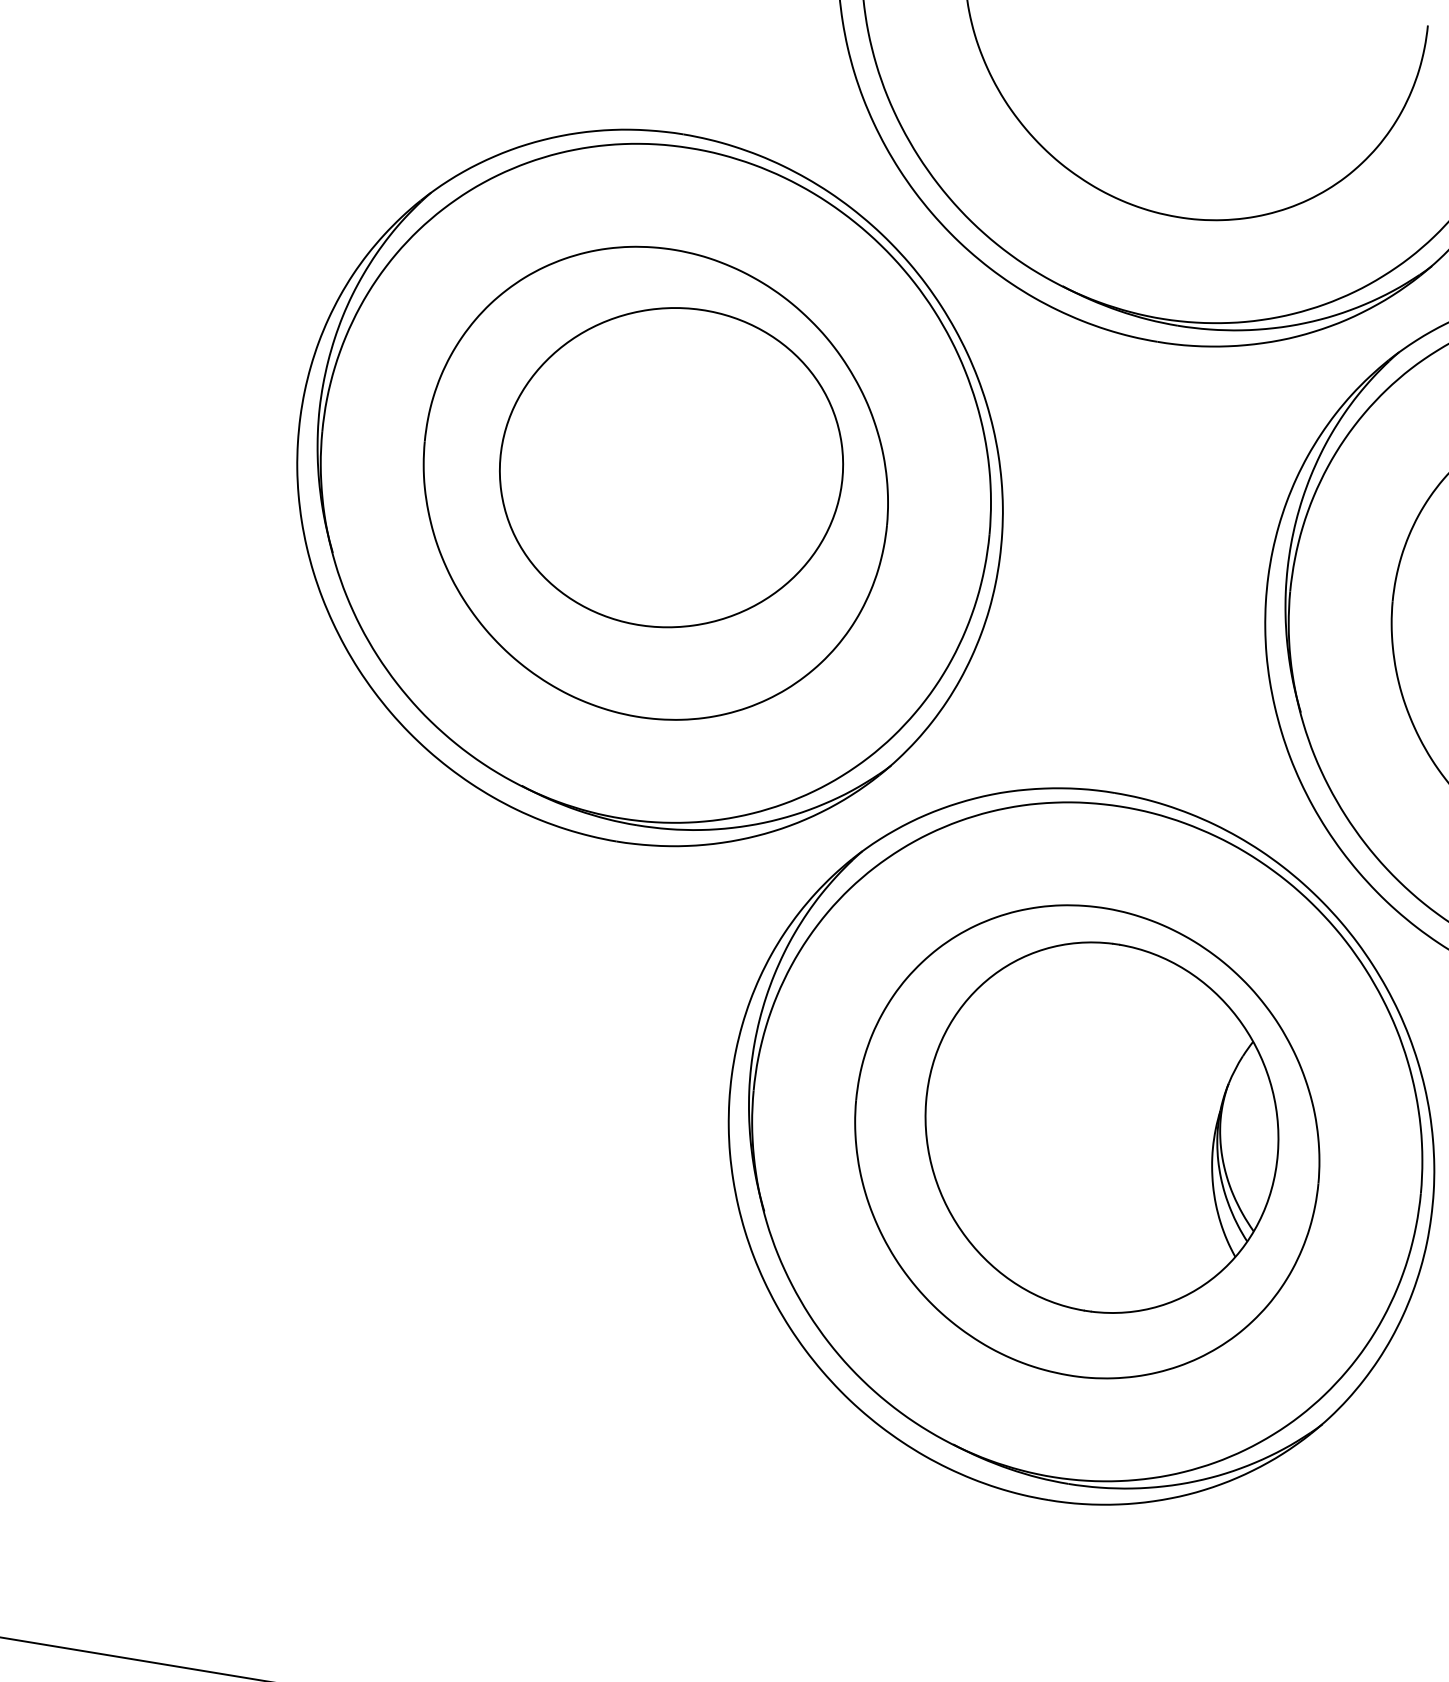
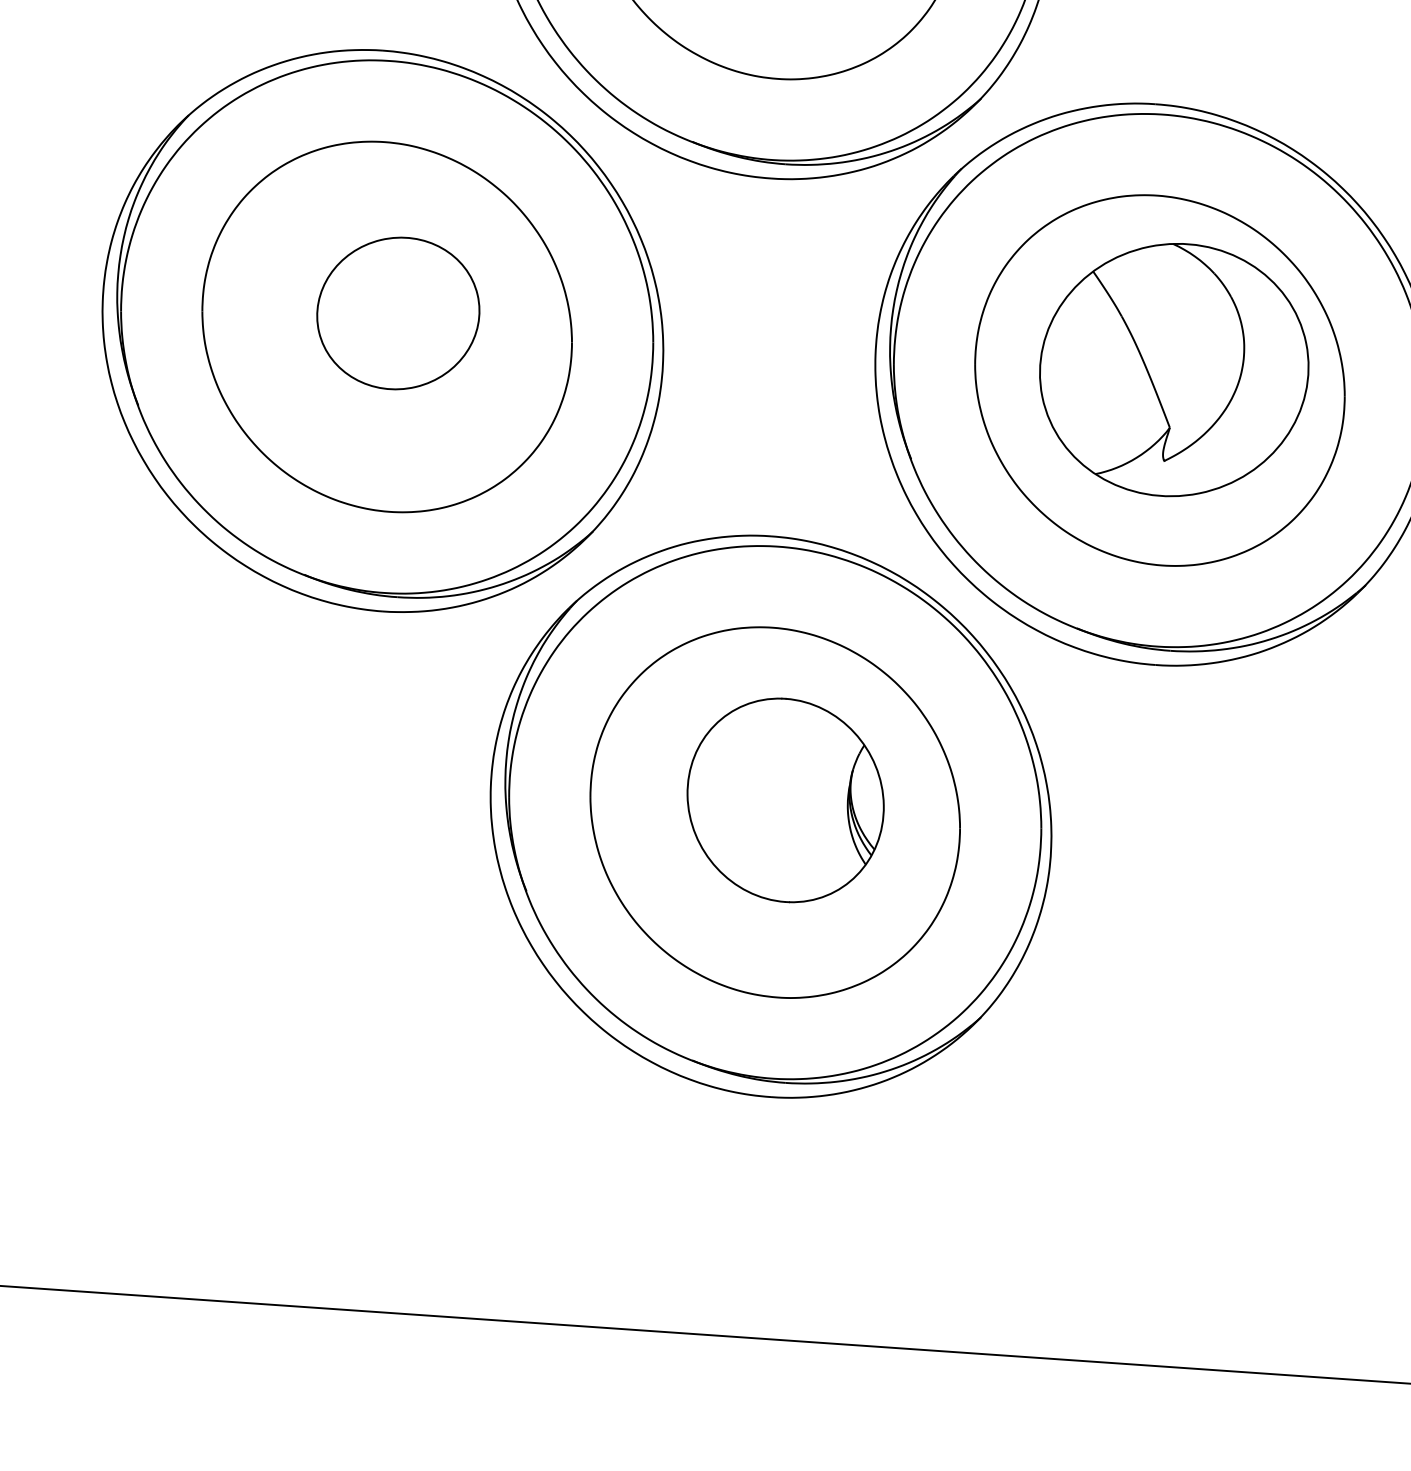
part: (671, 467) -> (398, 313), size x0.6
part: (1101, 1127) -> (785, 800), size x0.7

